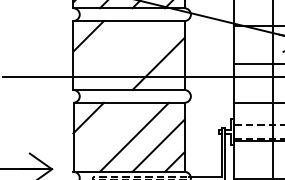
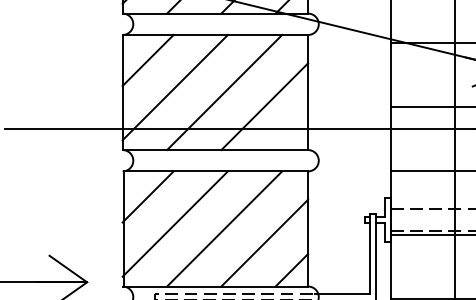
line: (104, 52) -> (174, 87), added
line: (134, 55) -> (224, 92), added
line: (104, 133) -> (174, 222), added

